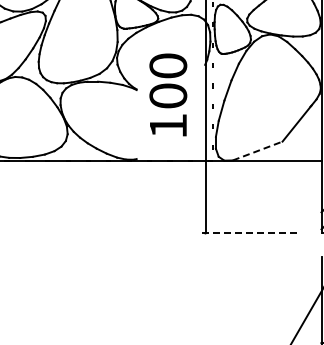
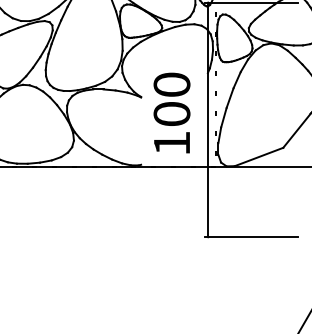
text: (168, 94) -> (172, 112), moved
line: (257, 151) -> (258, 157), dashed -> solid
line: (249, 233) -> (251, 237), dashed -> solid

